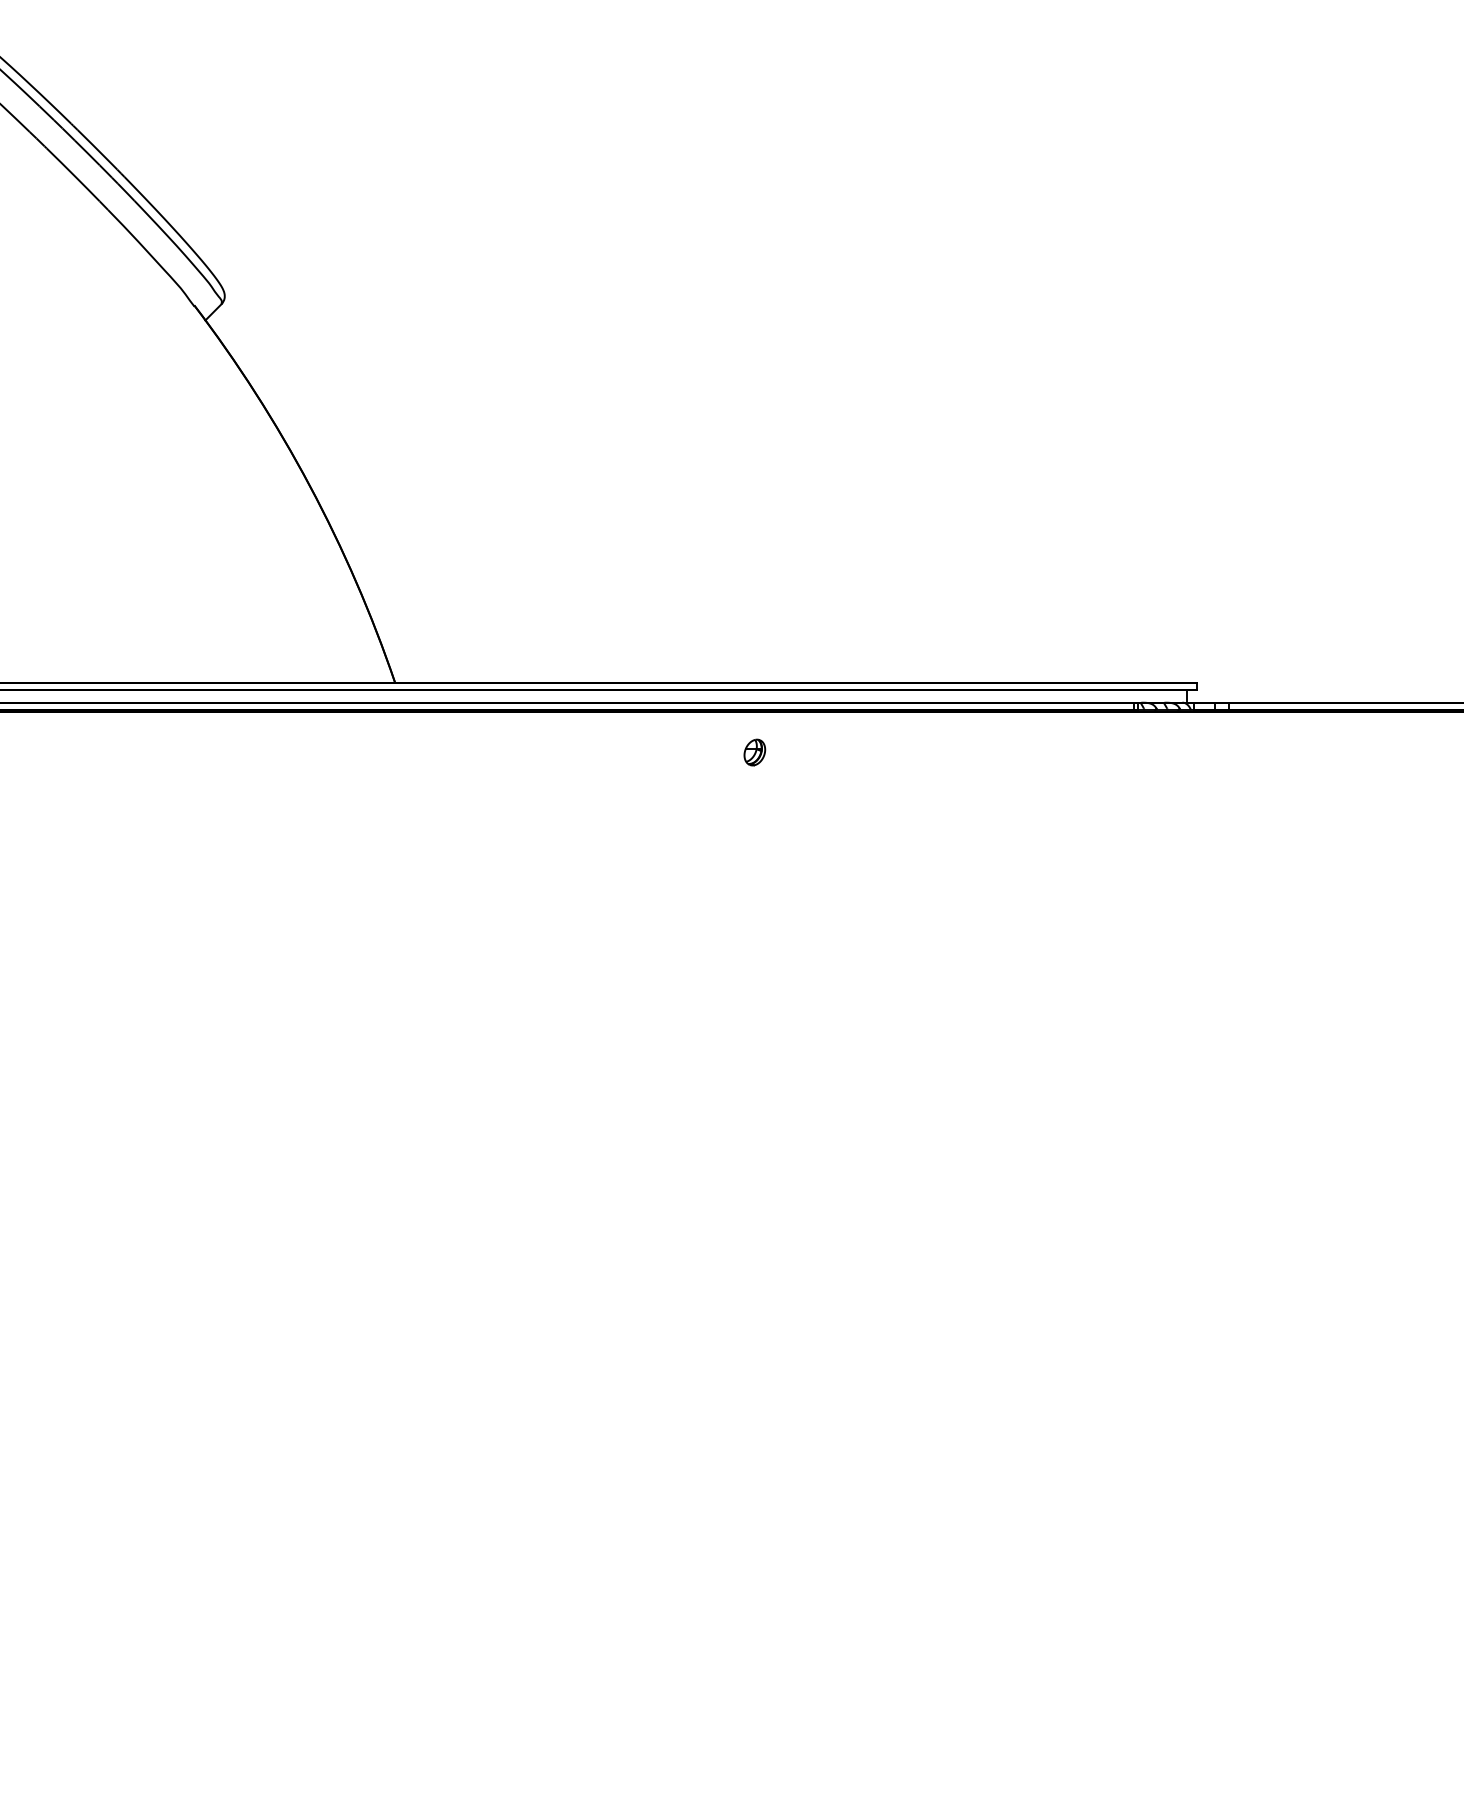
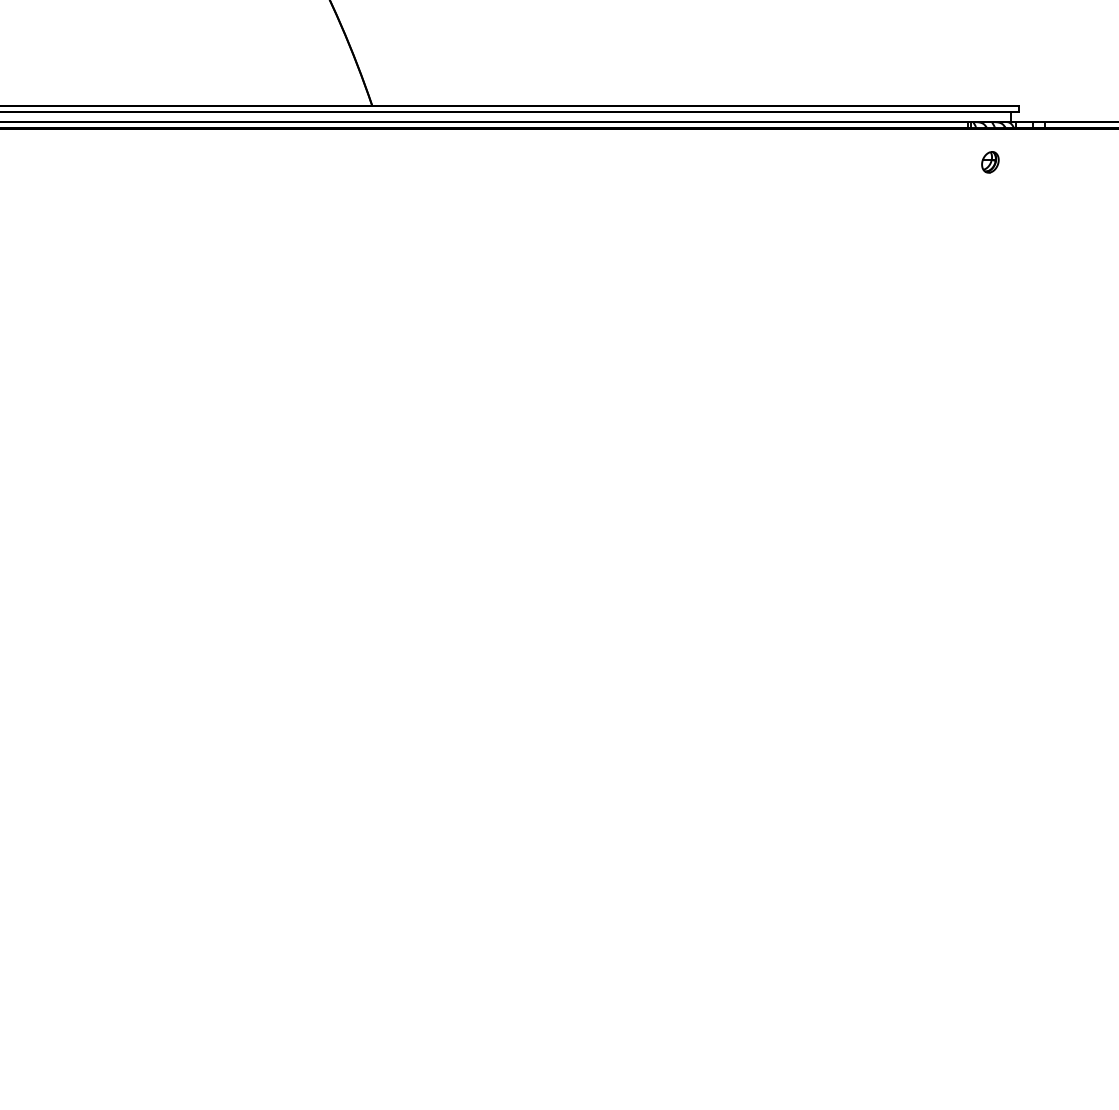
part: (754, 752) -> (990, 162), moved

